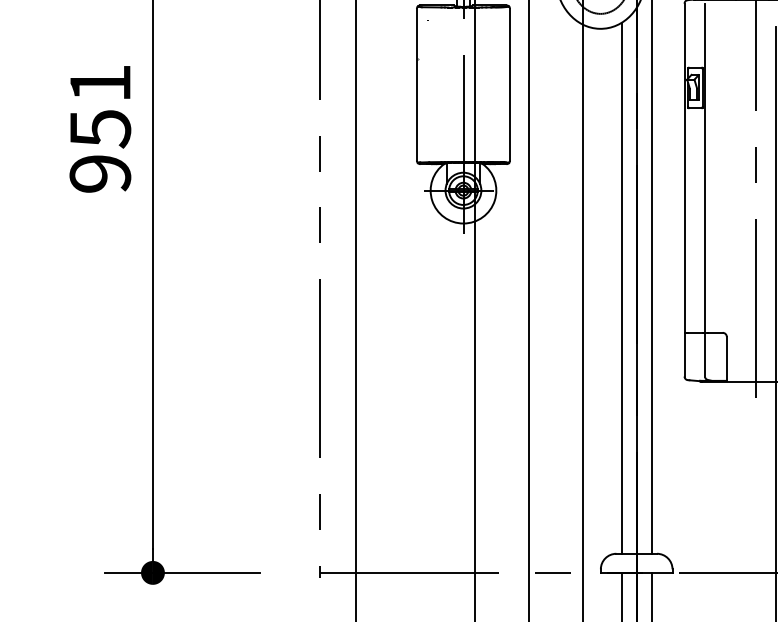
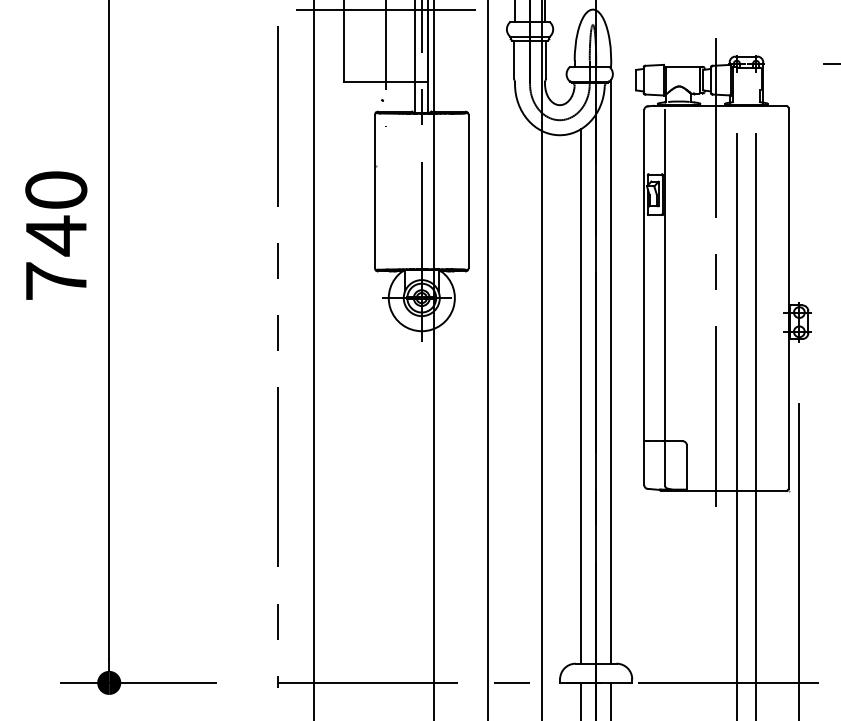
text: (100, 128) -> (56, 235), 951 -> 740

